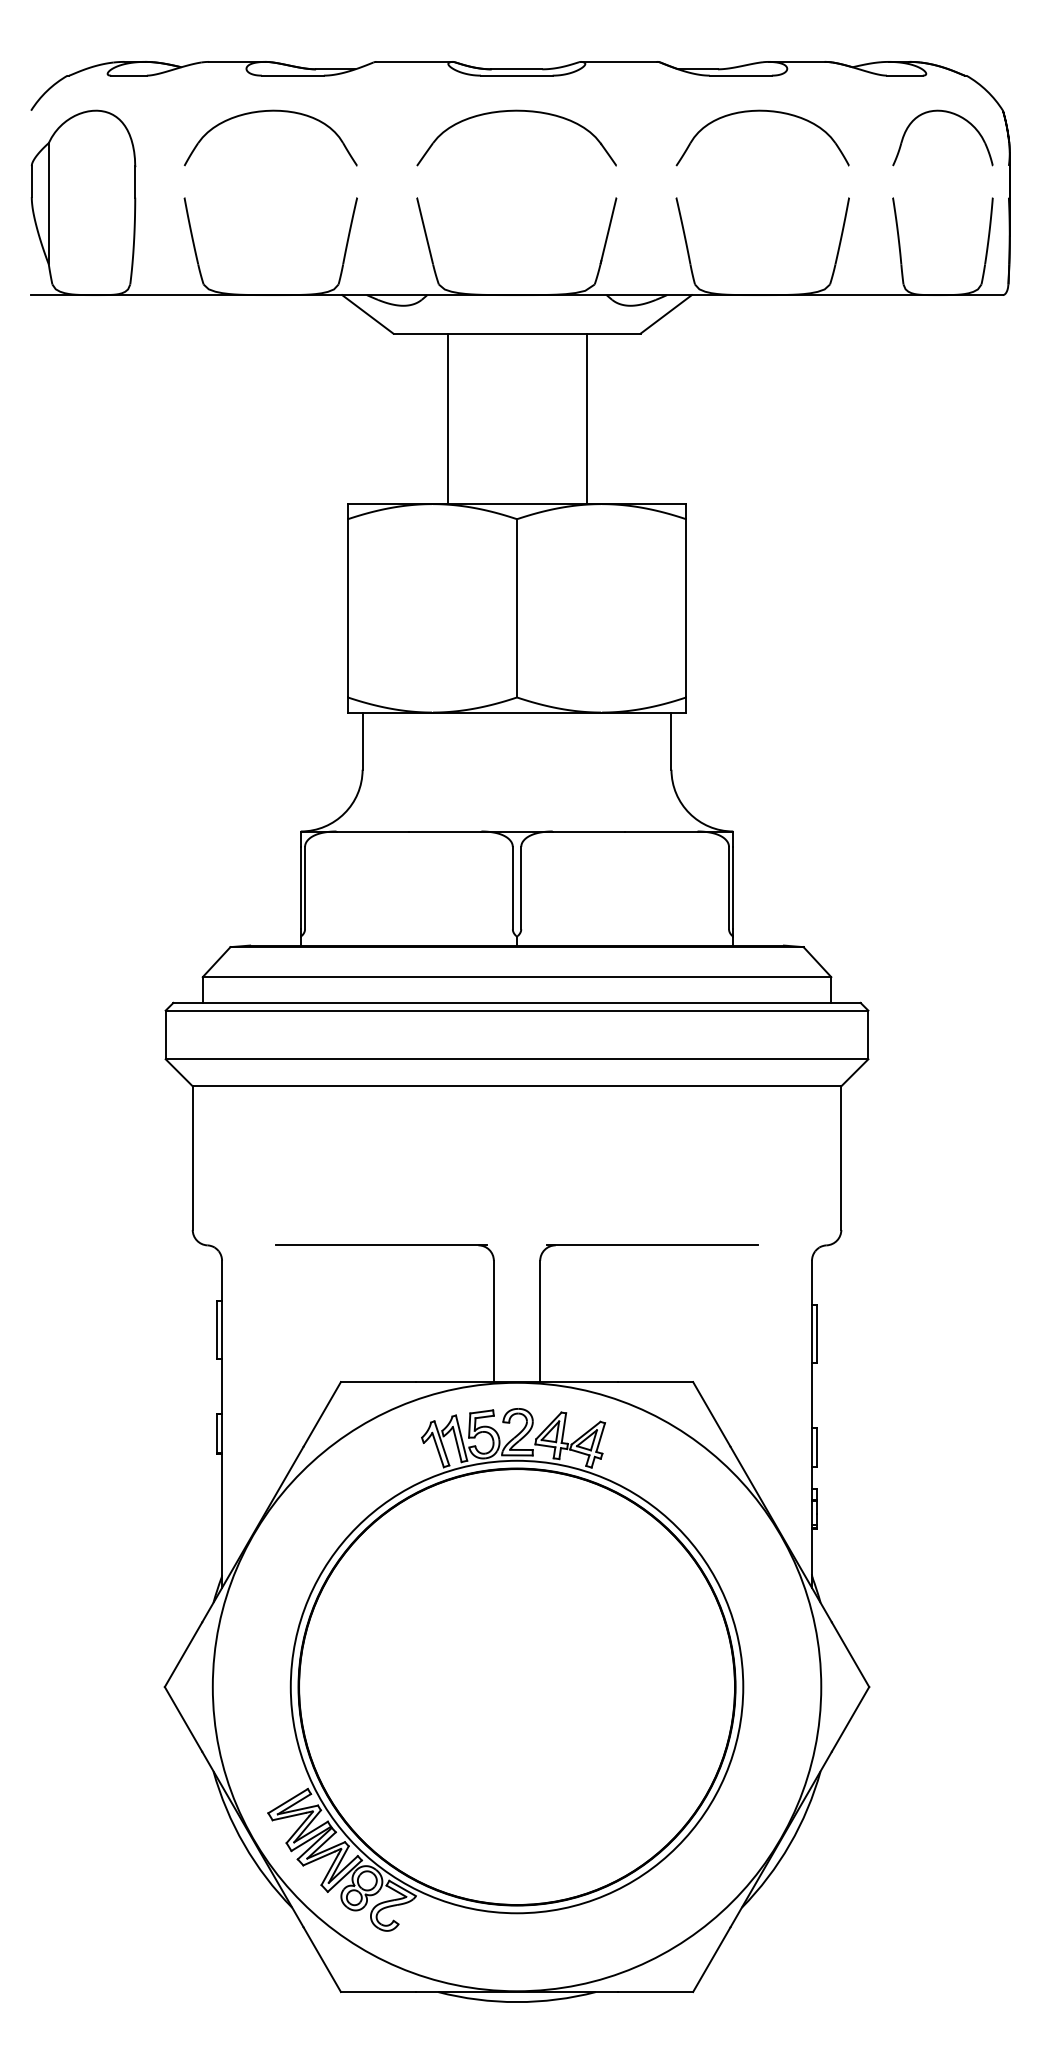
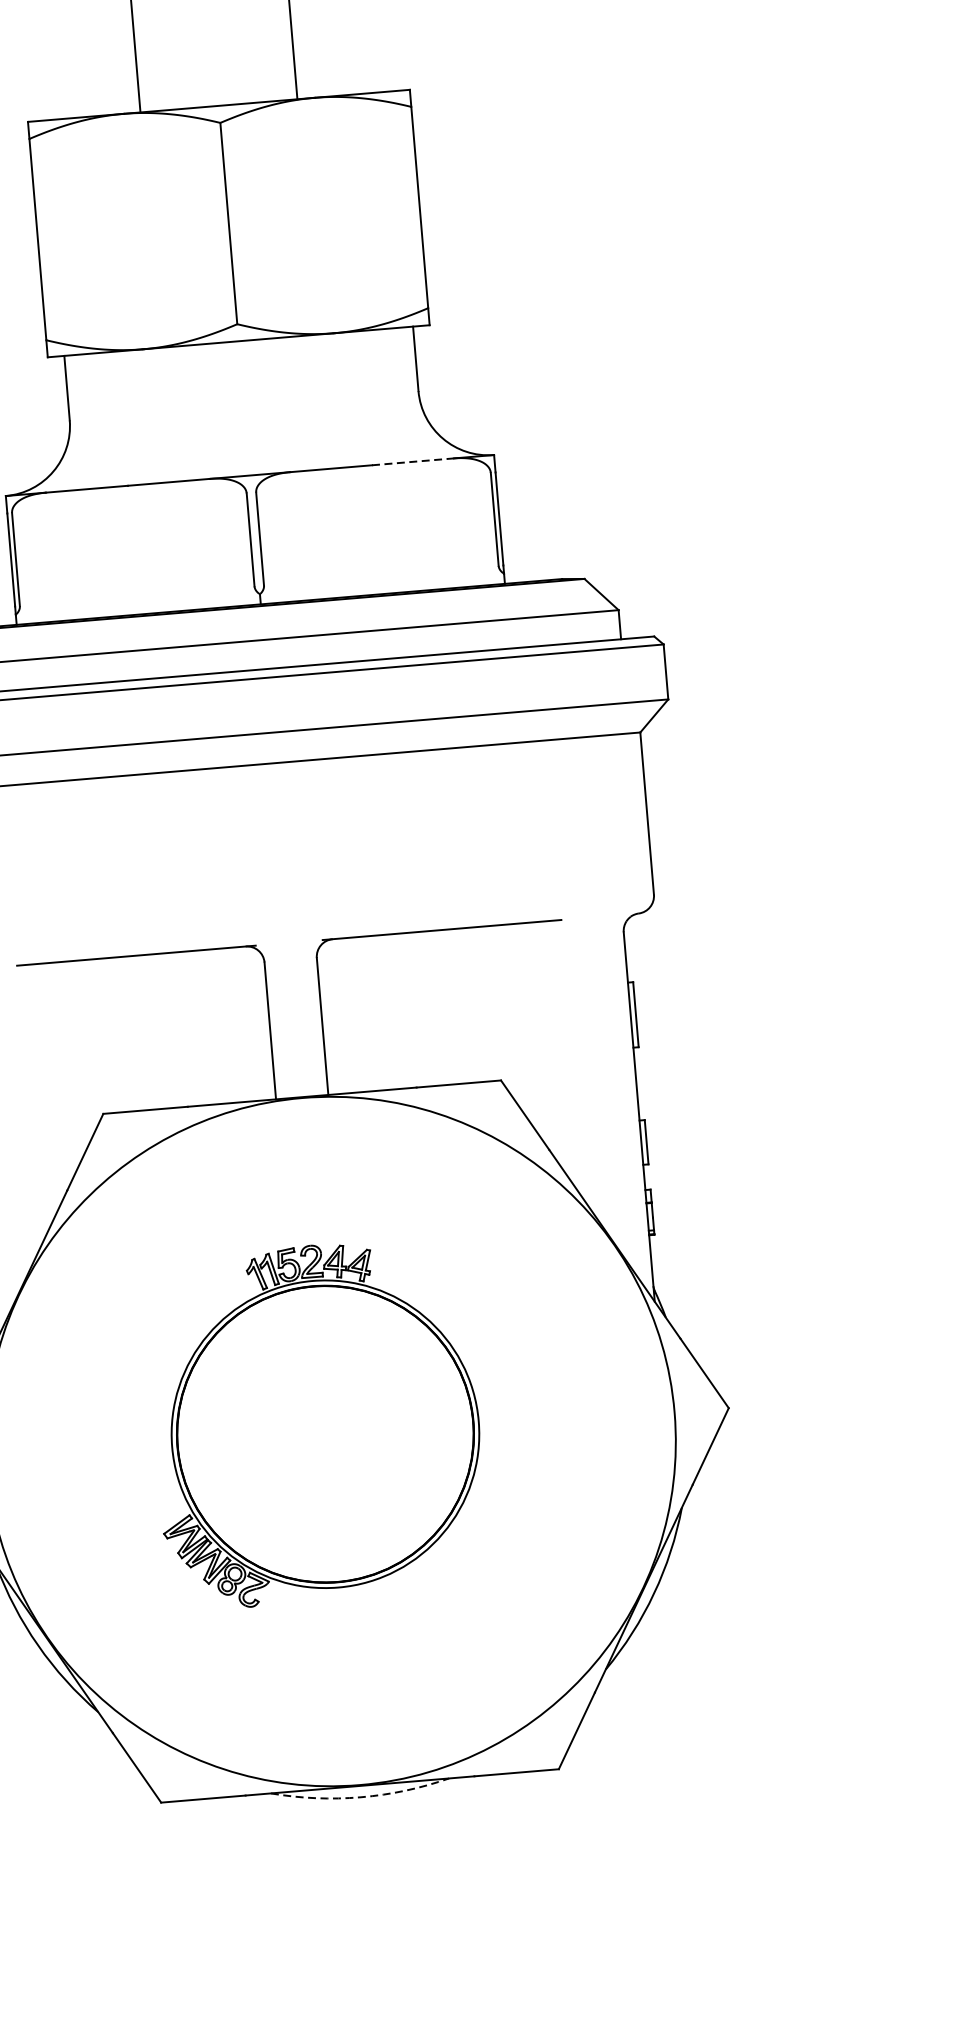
line: (661, 831) -> (413, 461), solid -> dashed
part: (505, 1669) -> (316, 1422), size x0.6
arc: (517, 2002) -> (361, 1797), solid -> dashed

